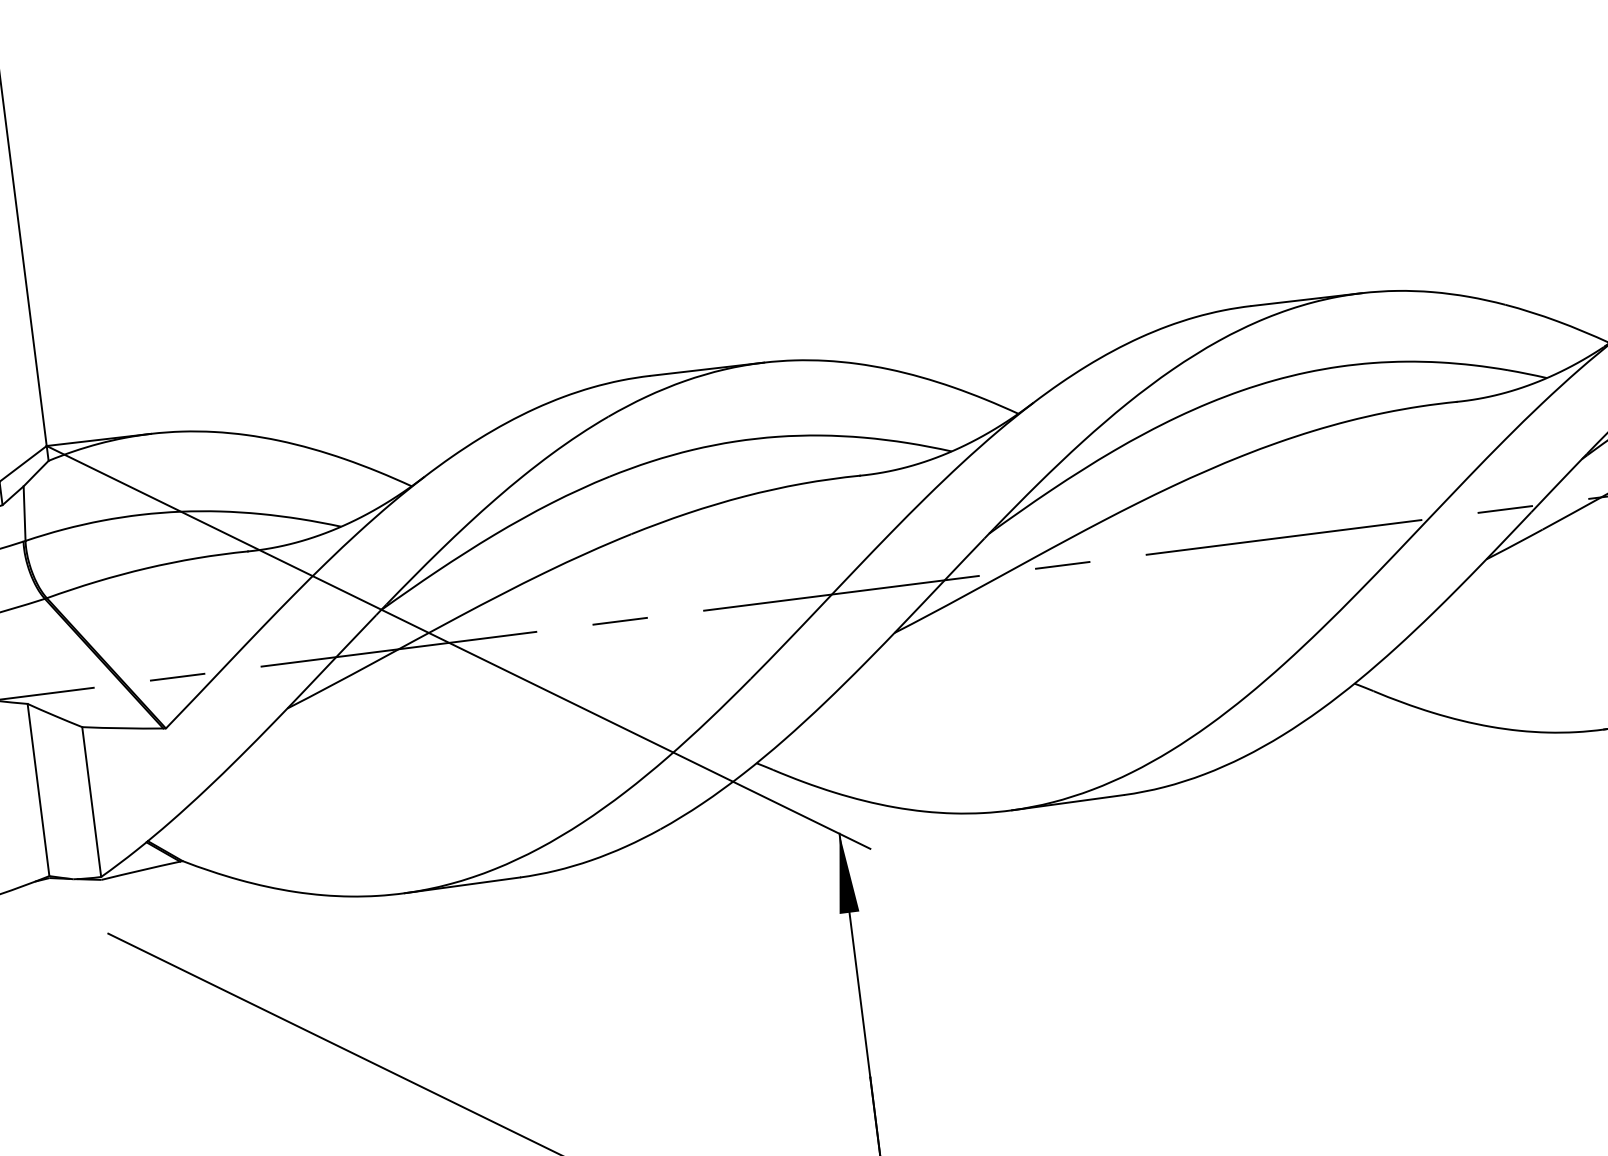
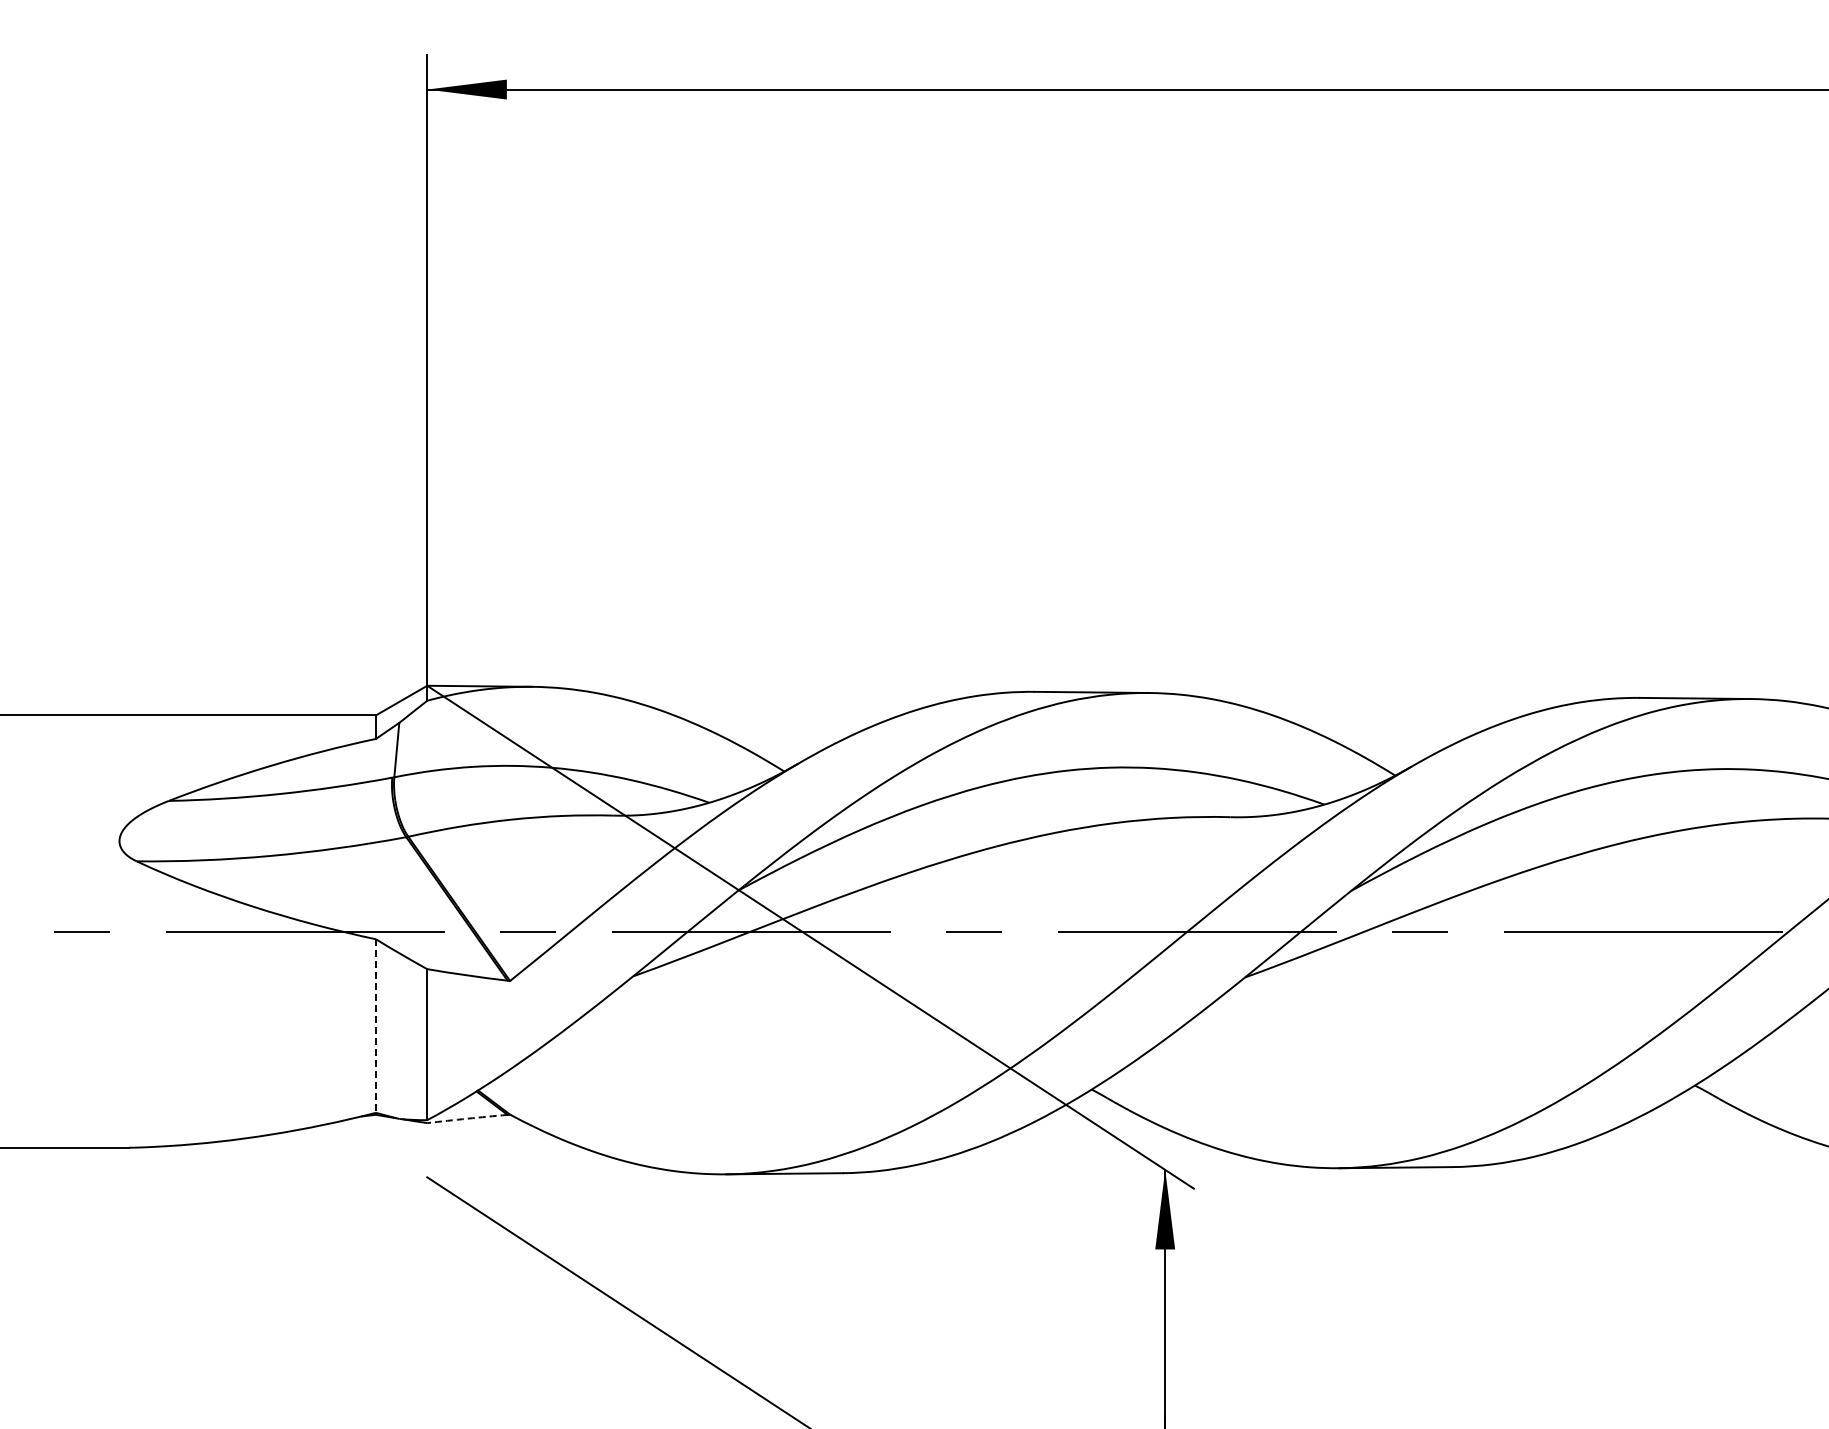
line: (39, 790) -> (376, 1026), solid -> dashed
arc: (140, 870) -> (467, 1118), solid -> dashed

